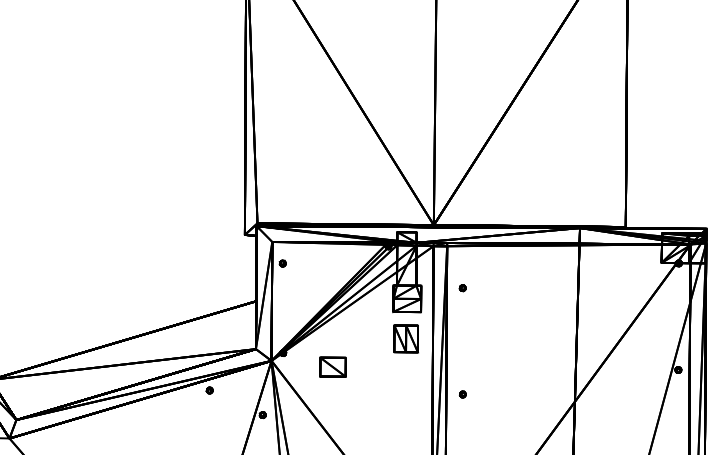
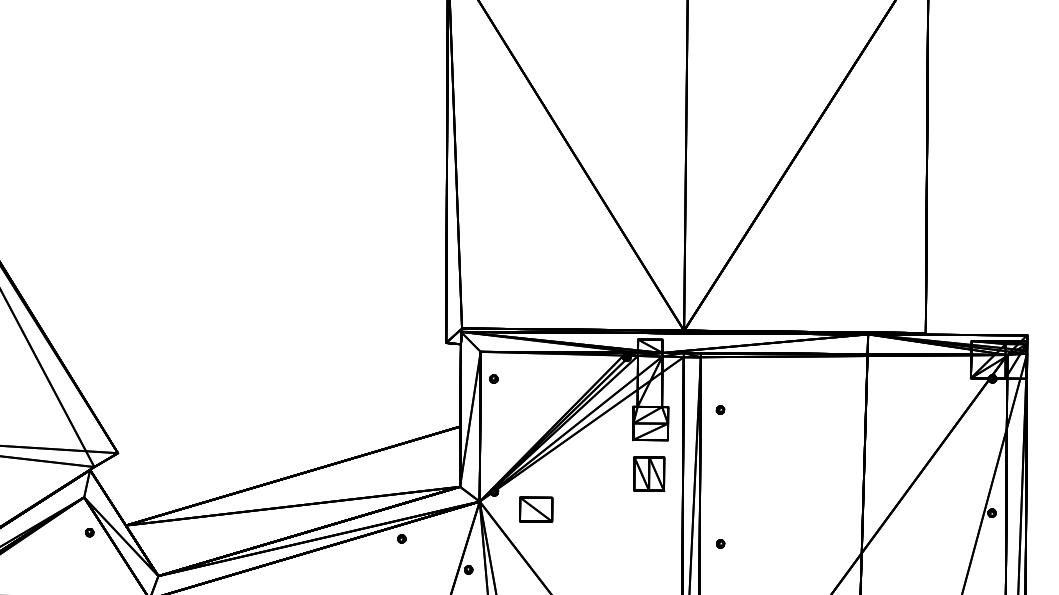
part: (333, 367) -> (536, 509), moved

